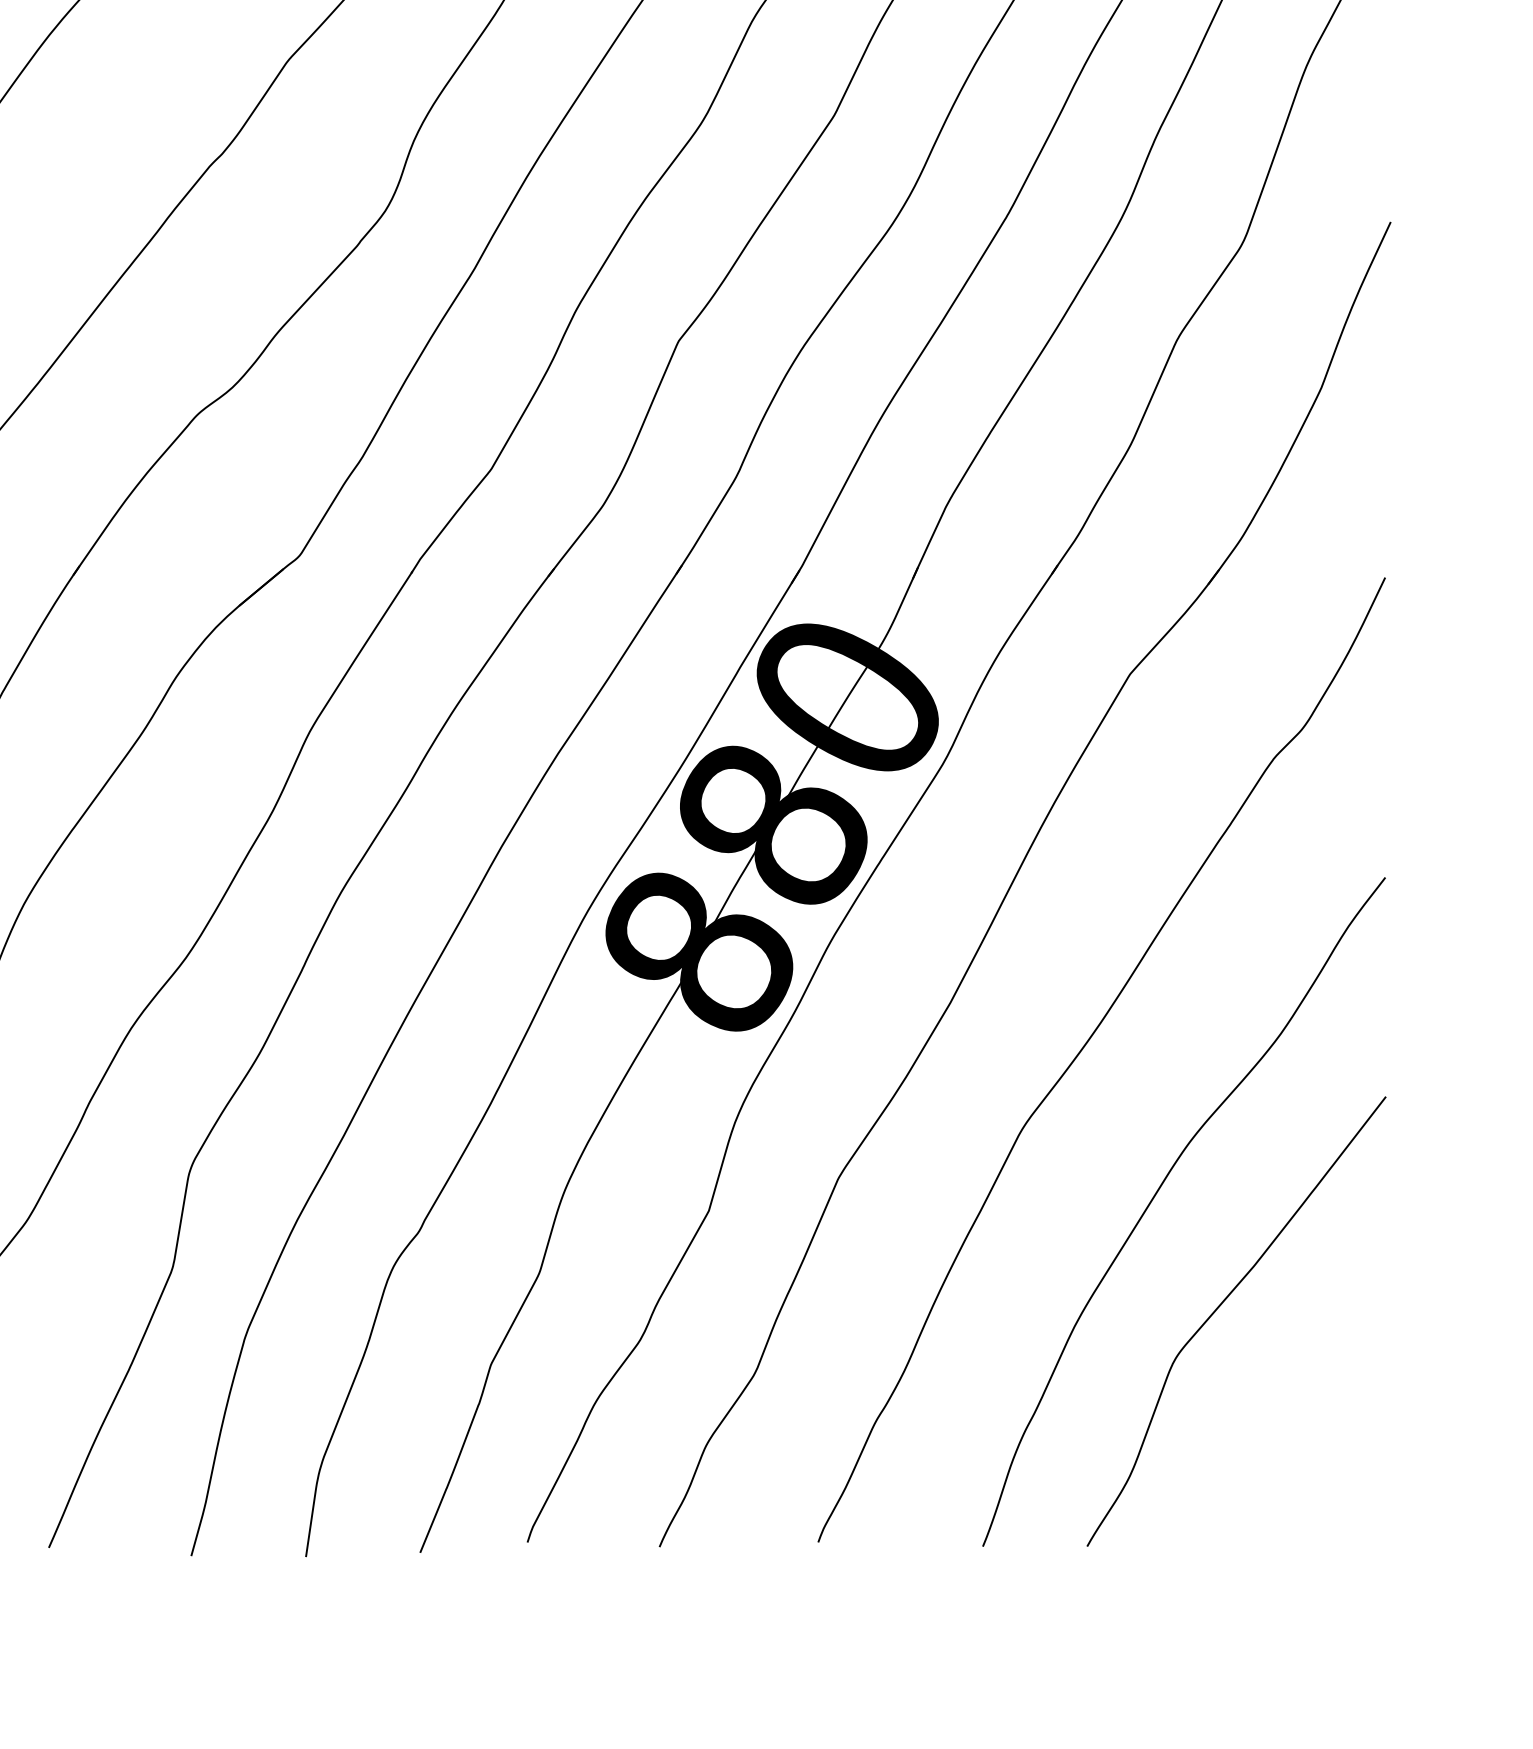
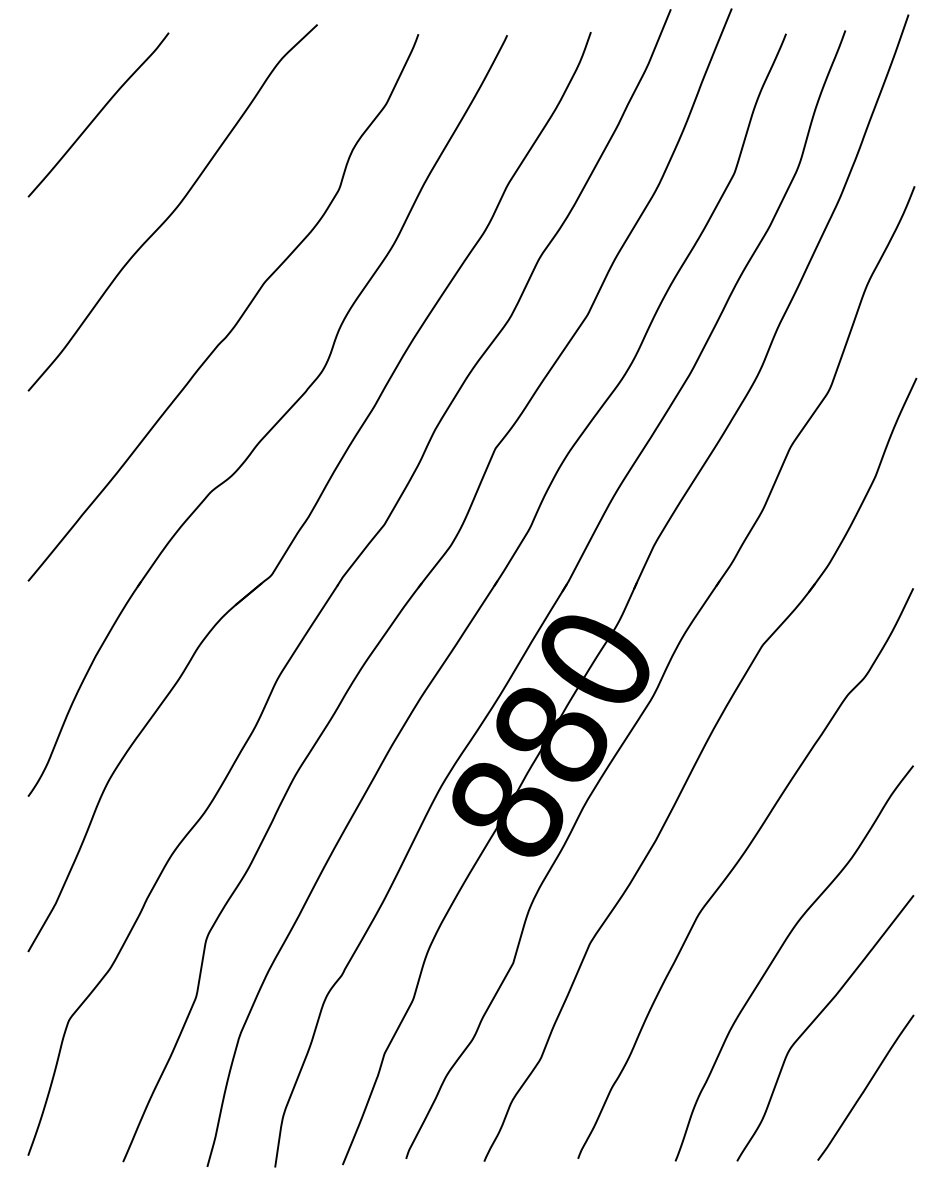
curve: (1304, 1421) -> (865, 1087), added

